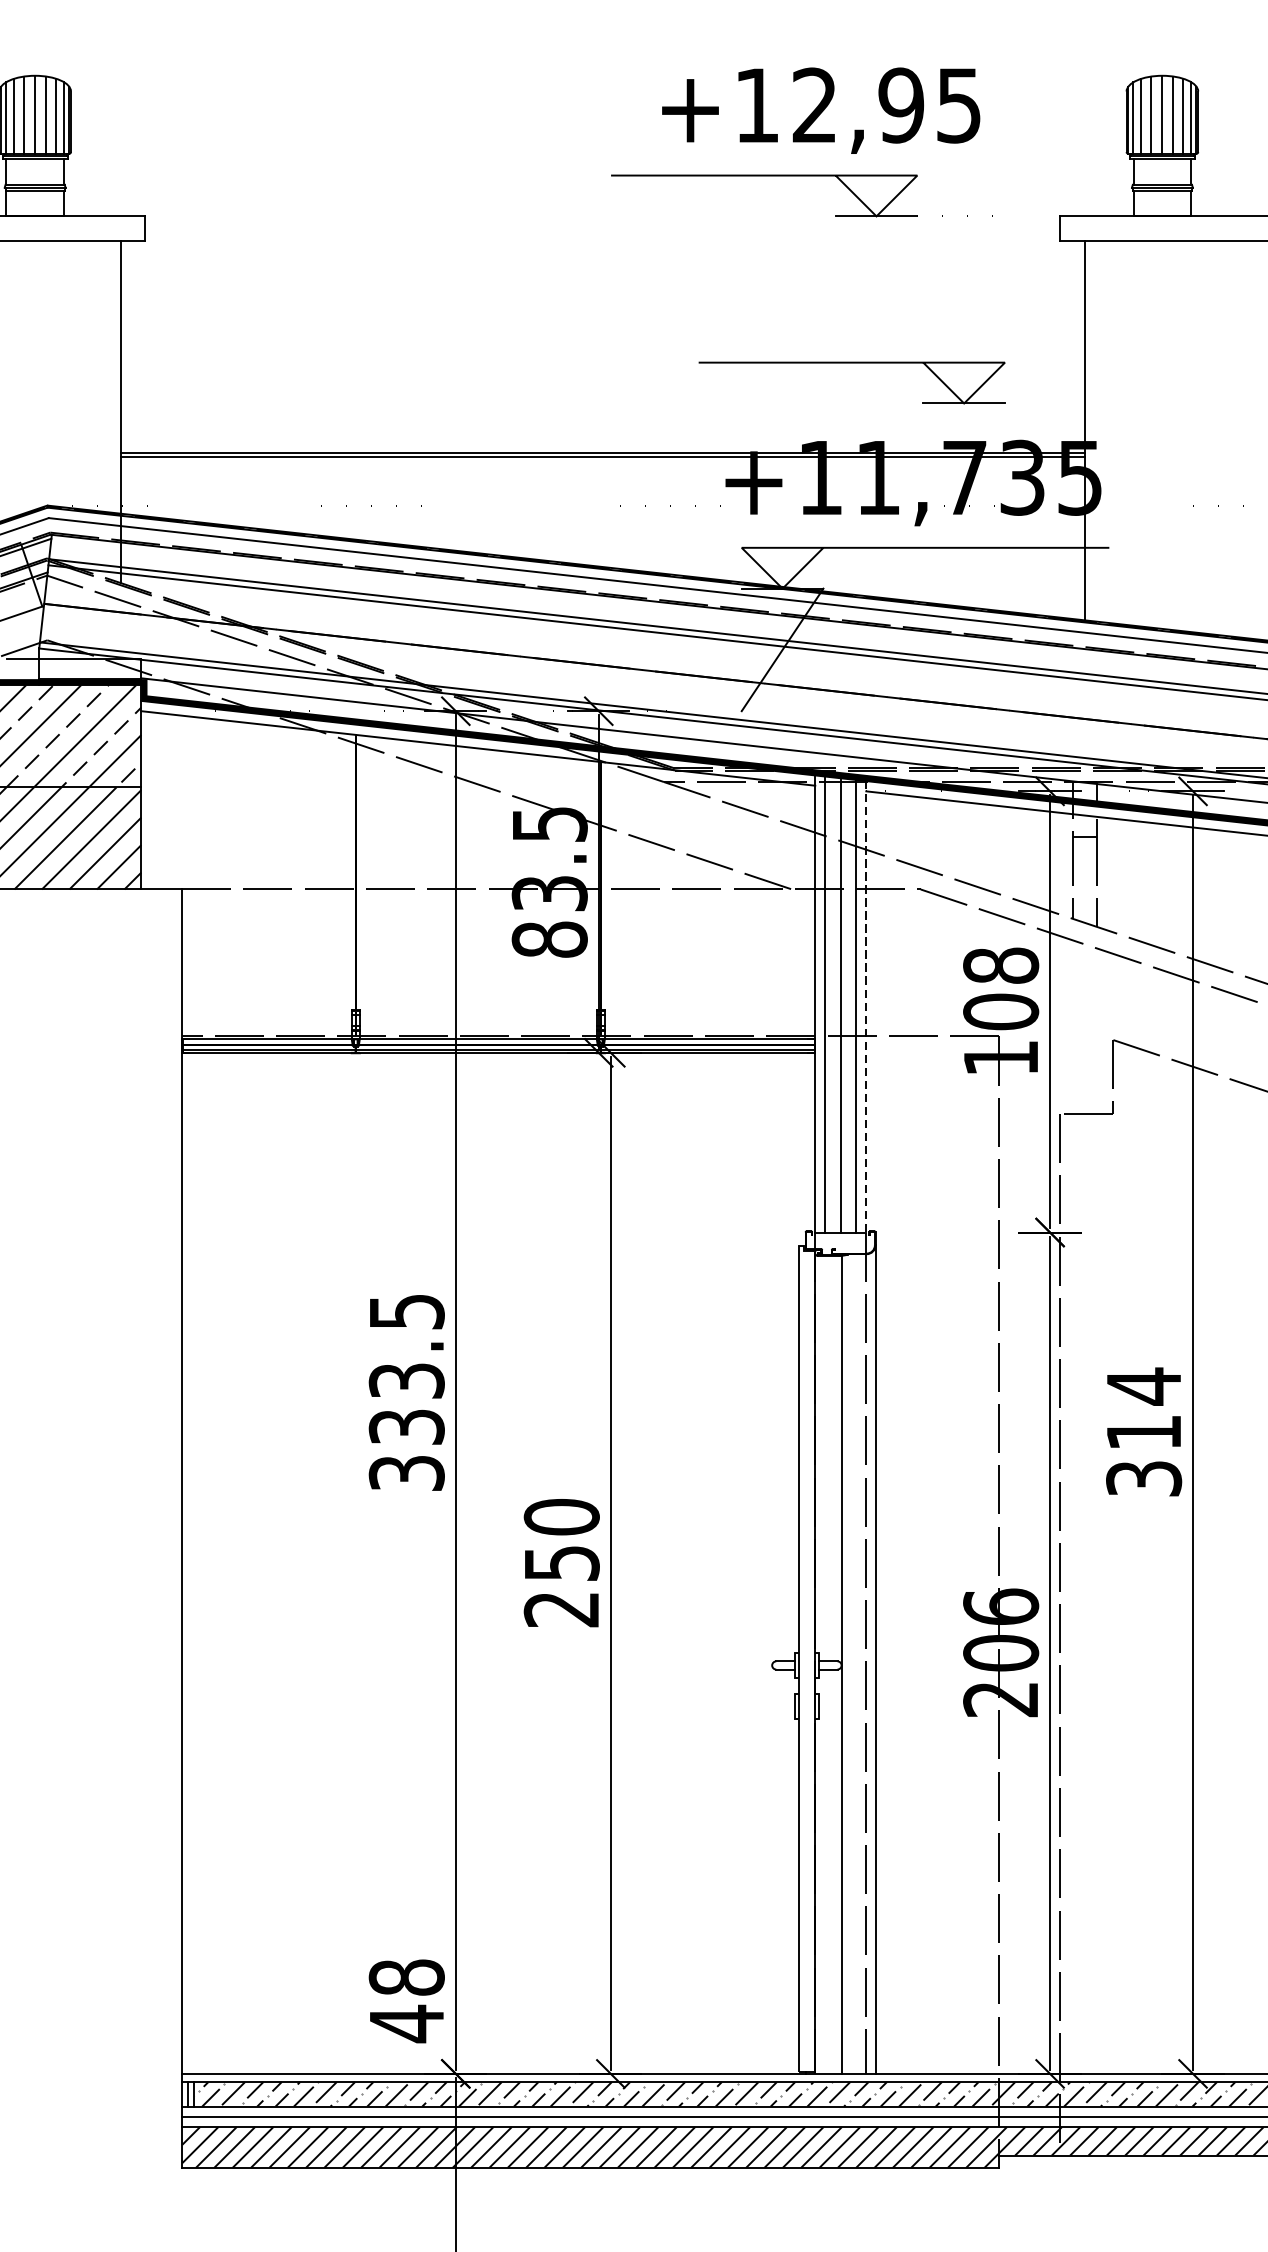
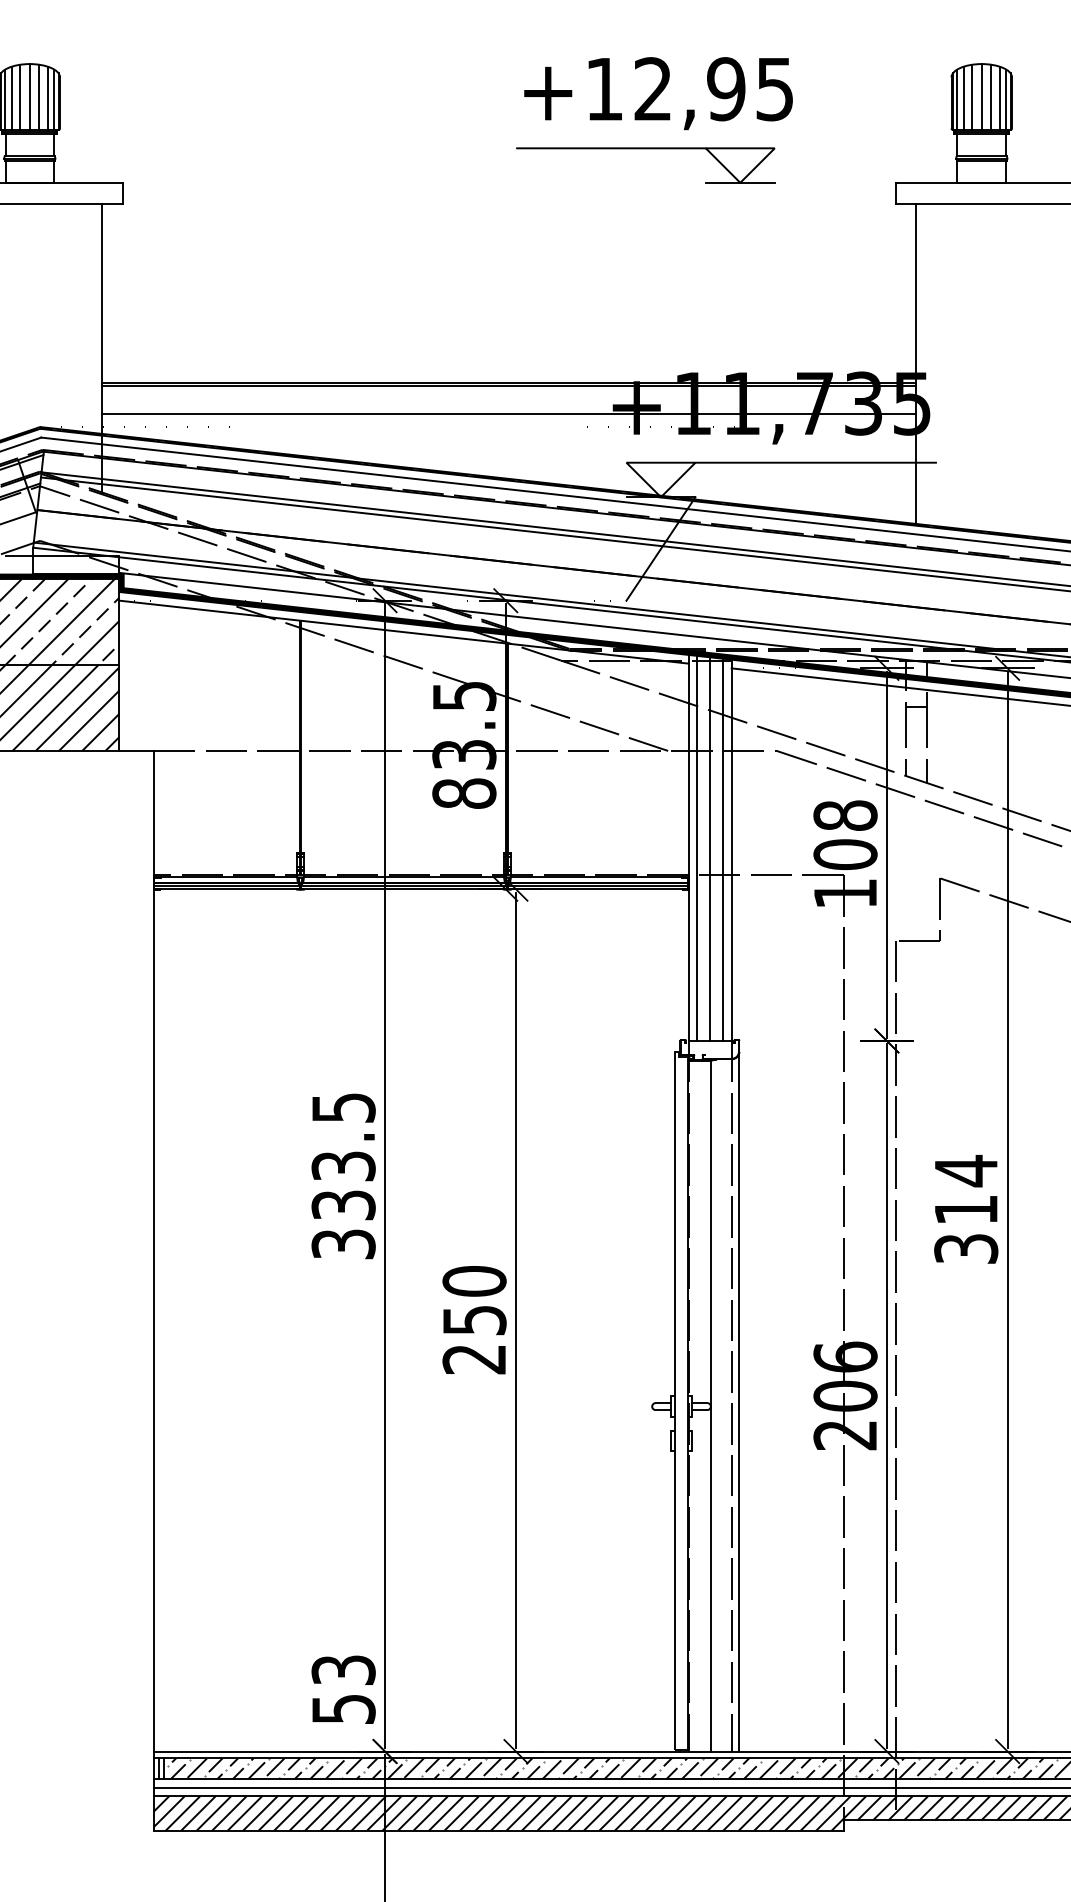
text: (821, 110) -> (658, 93), moved
part: (851, 364) -> (719, 307), removed
line: (603, 489) -> (509, 413), added
line: (866, 1006) -> (731, 850), dashed -> solid
text: (406, 2001) -> (343, 1690), 48 -> 53

